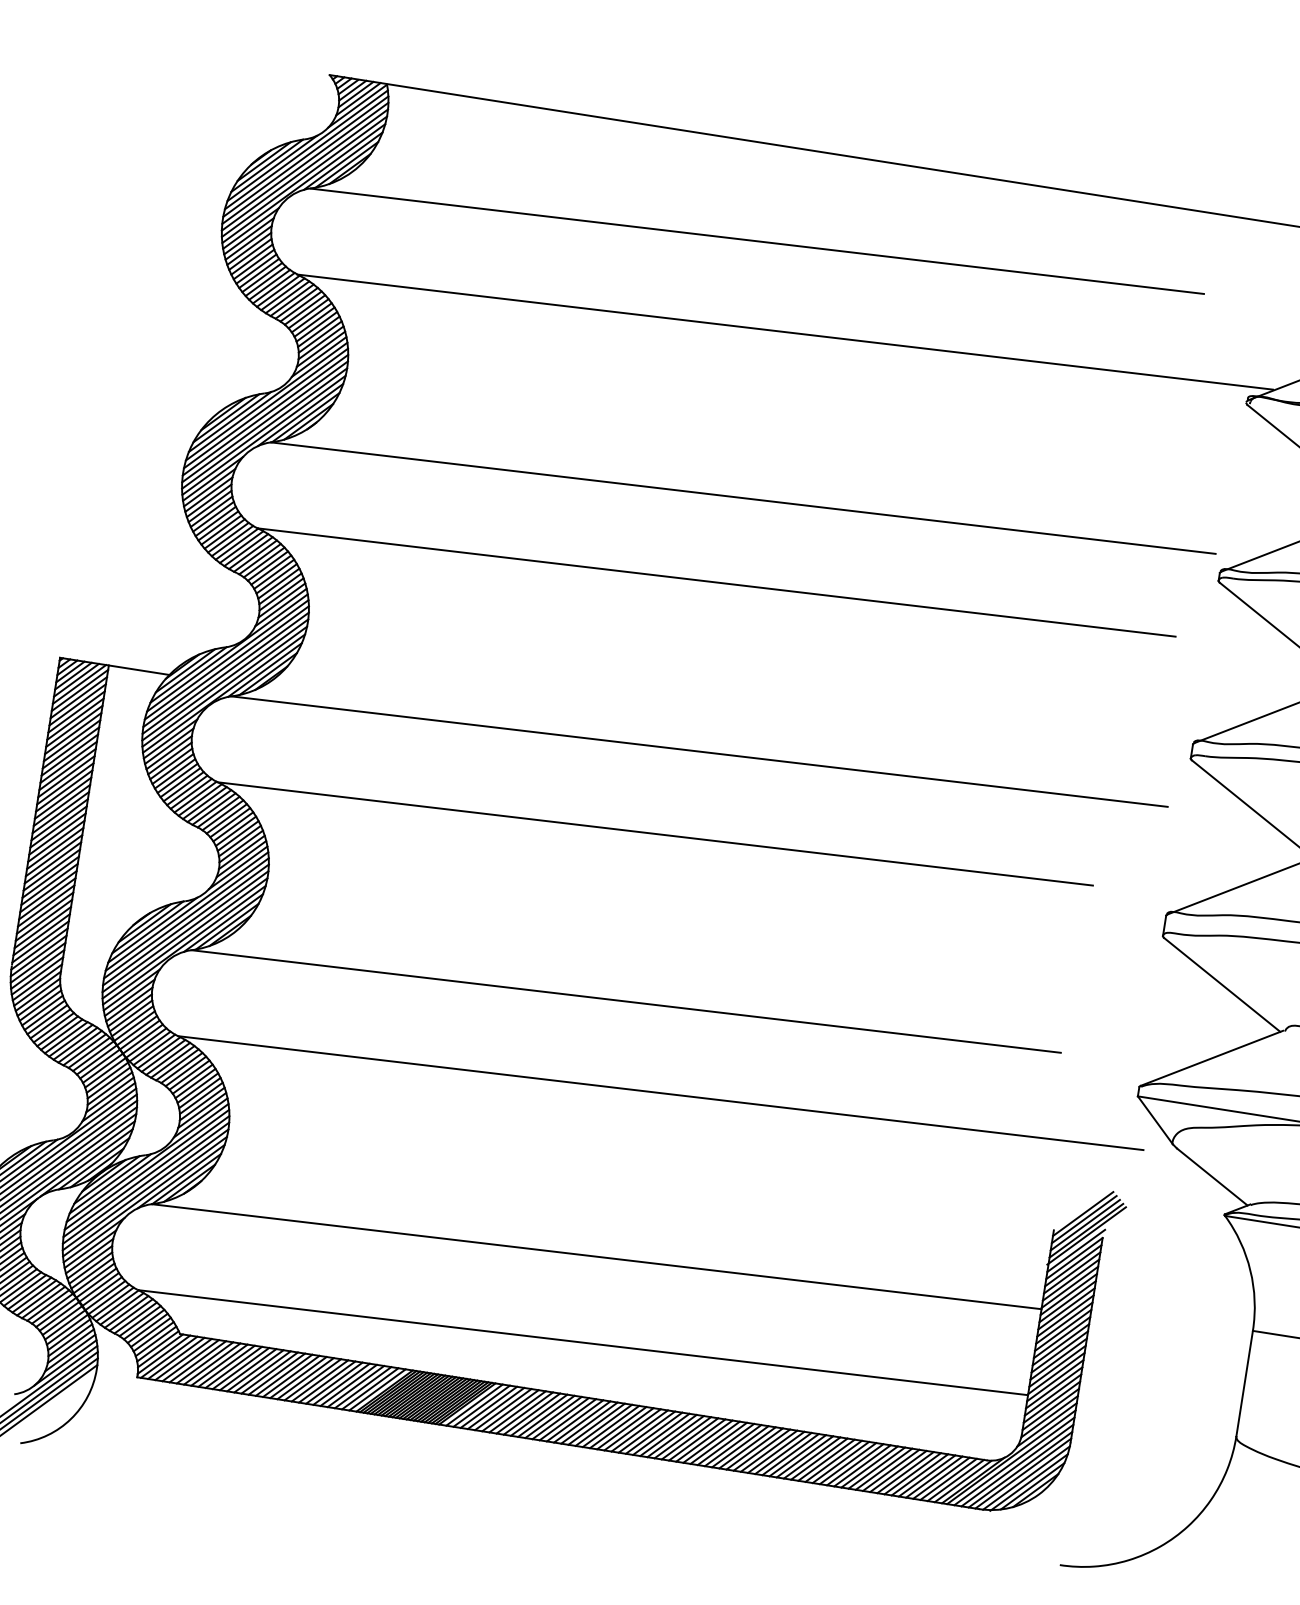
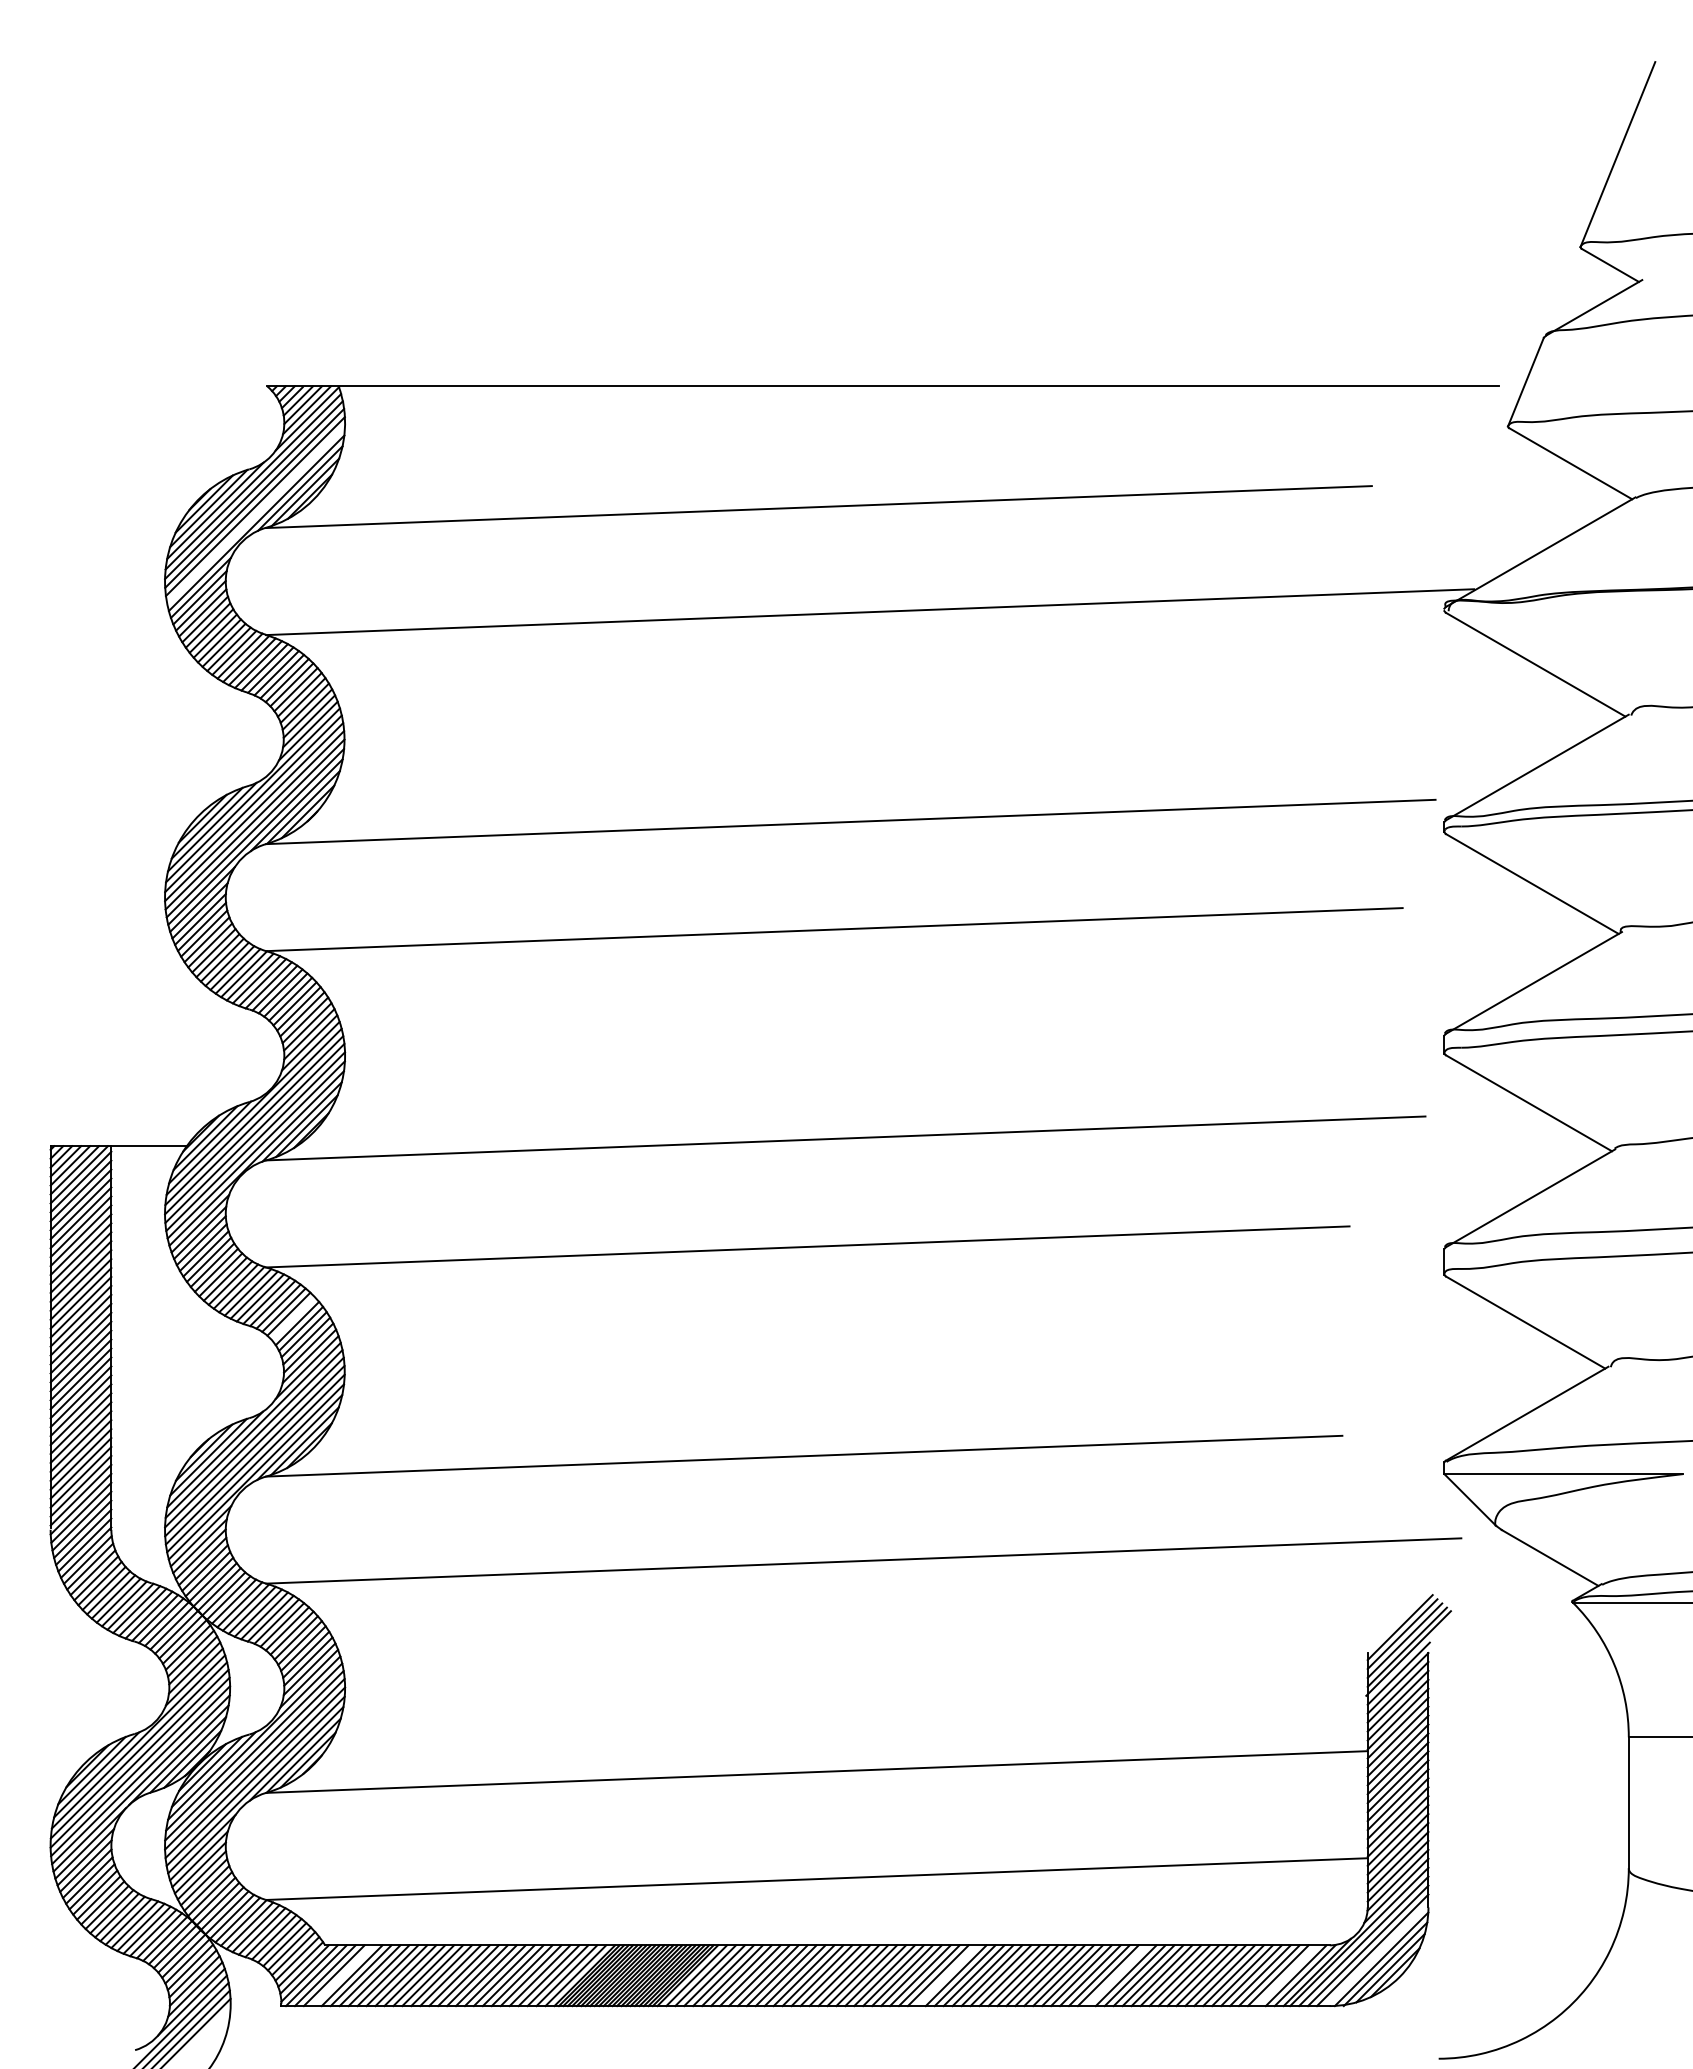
line: (304, 176) -> (256, 514), removed
line: (232, 826) -> (292, 1318), removed
line: (190, 1360) -> (342, 1975), removed
line: (675, 1436) -> (946, 1975), removed
line: (811, 1457) -> (1116, 1975), removed
line: (1023, 1473) -> (1376, 1954), removed
line: (948, 1479) -> (1286, 1975), removed

